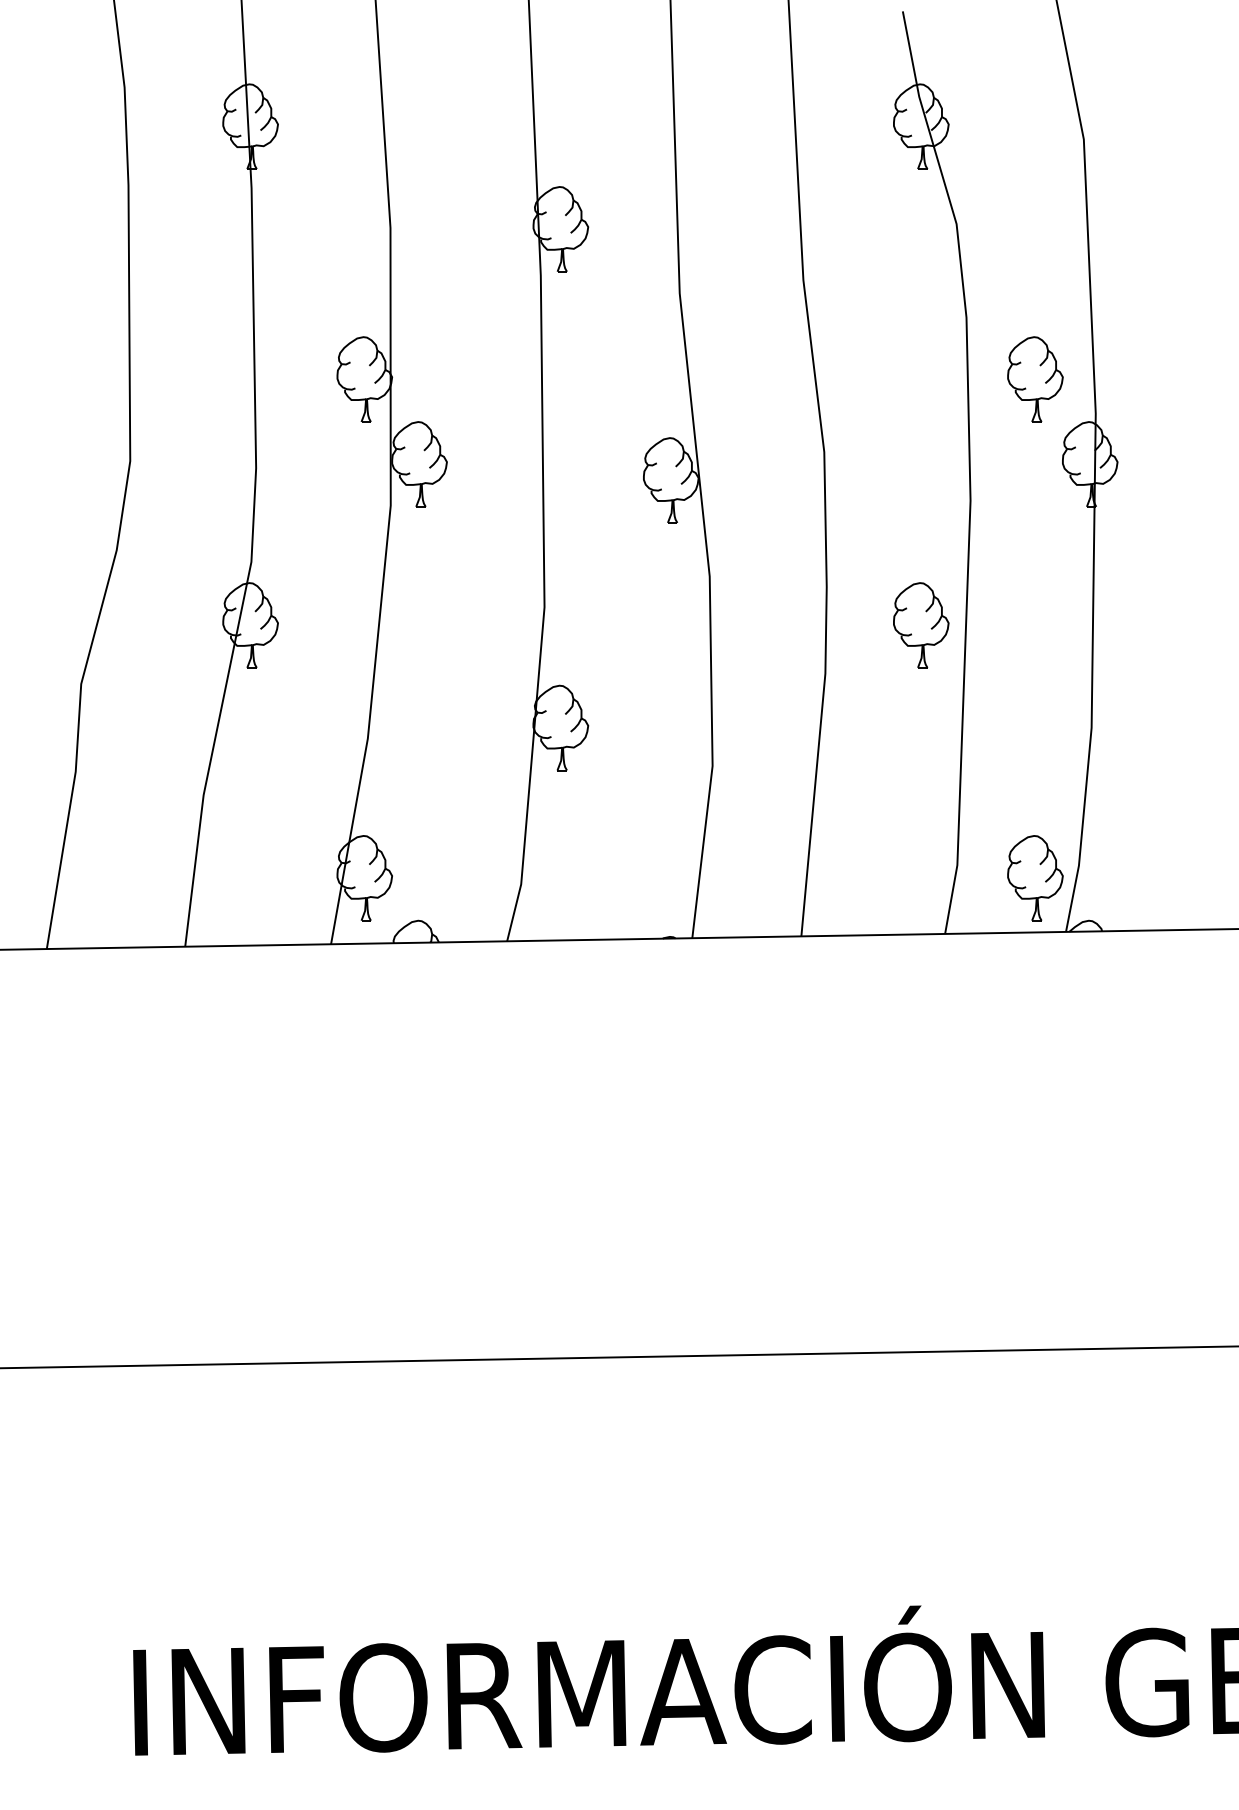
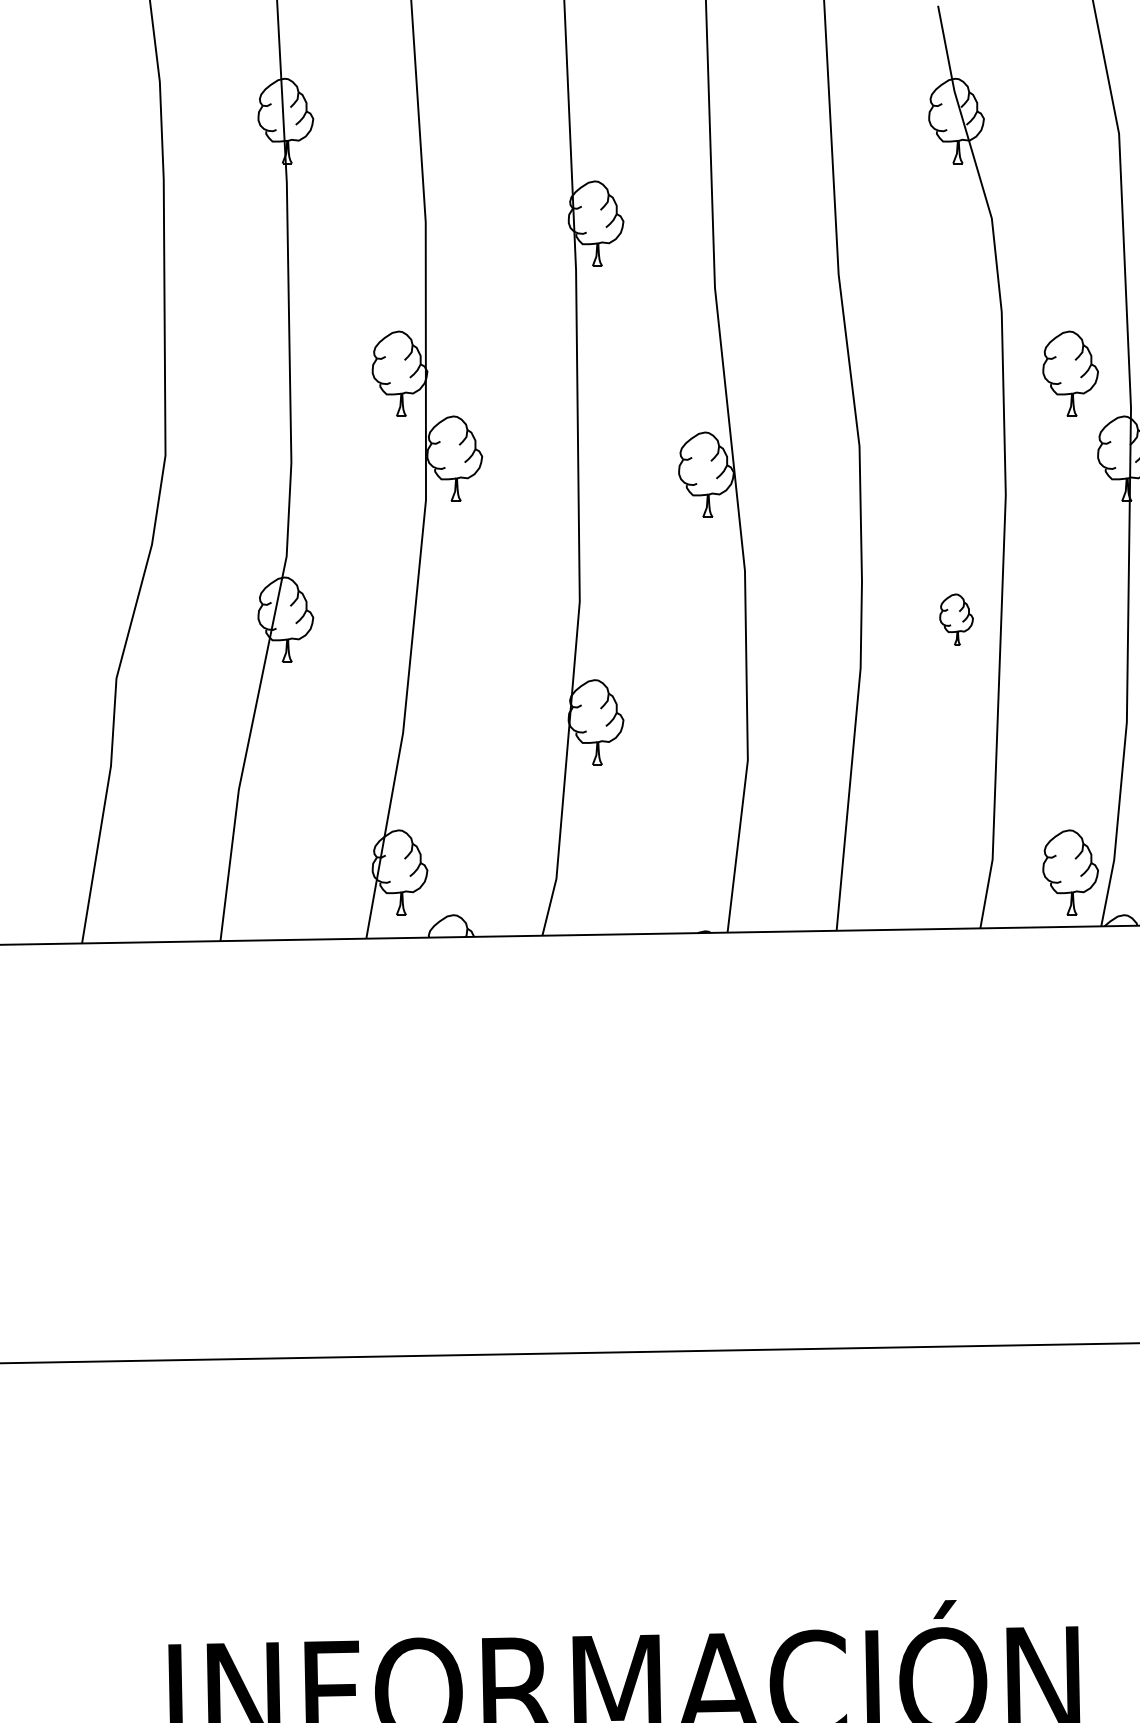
part: (921, 625) -> (956, 619), size x0.6

